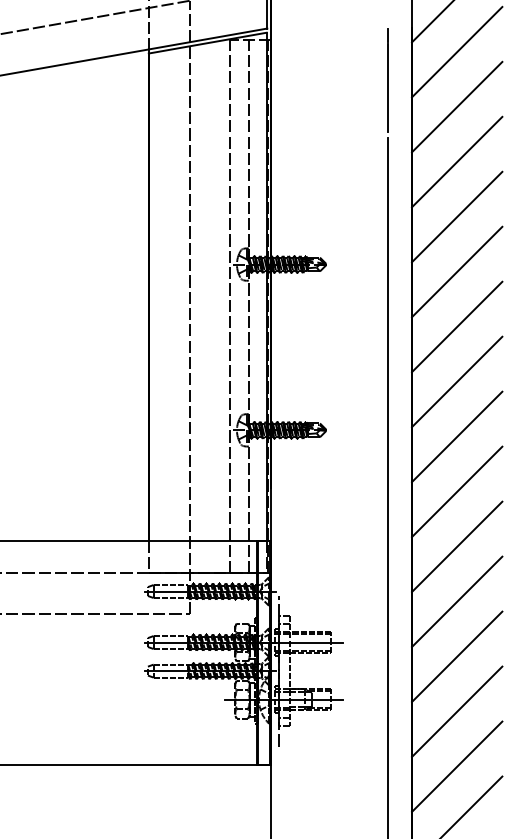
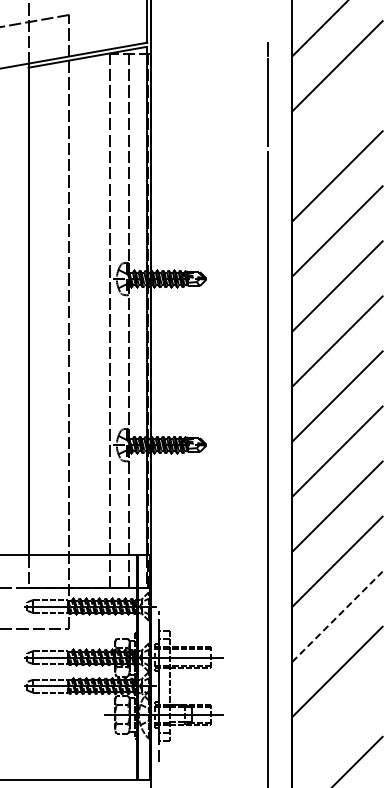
line: (457, 106) -> (337, 120), removed
line: (457, 601) -> (337, 616), solid -> dashed
line: (457, 711) -> (337, 726), removed

